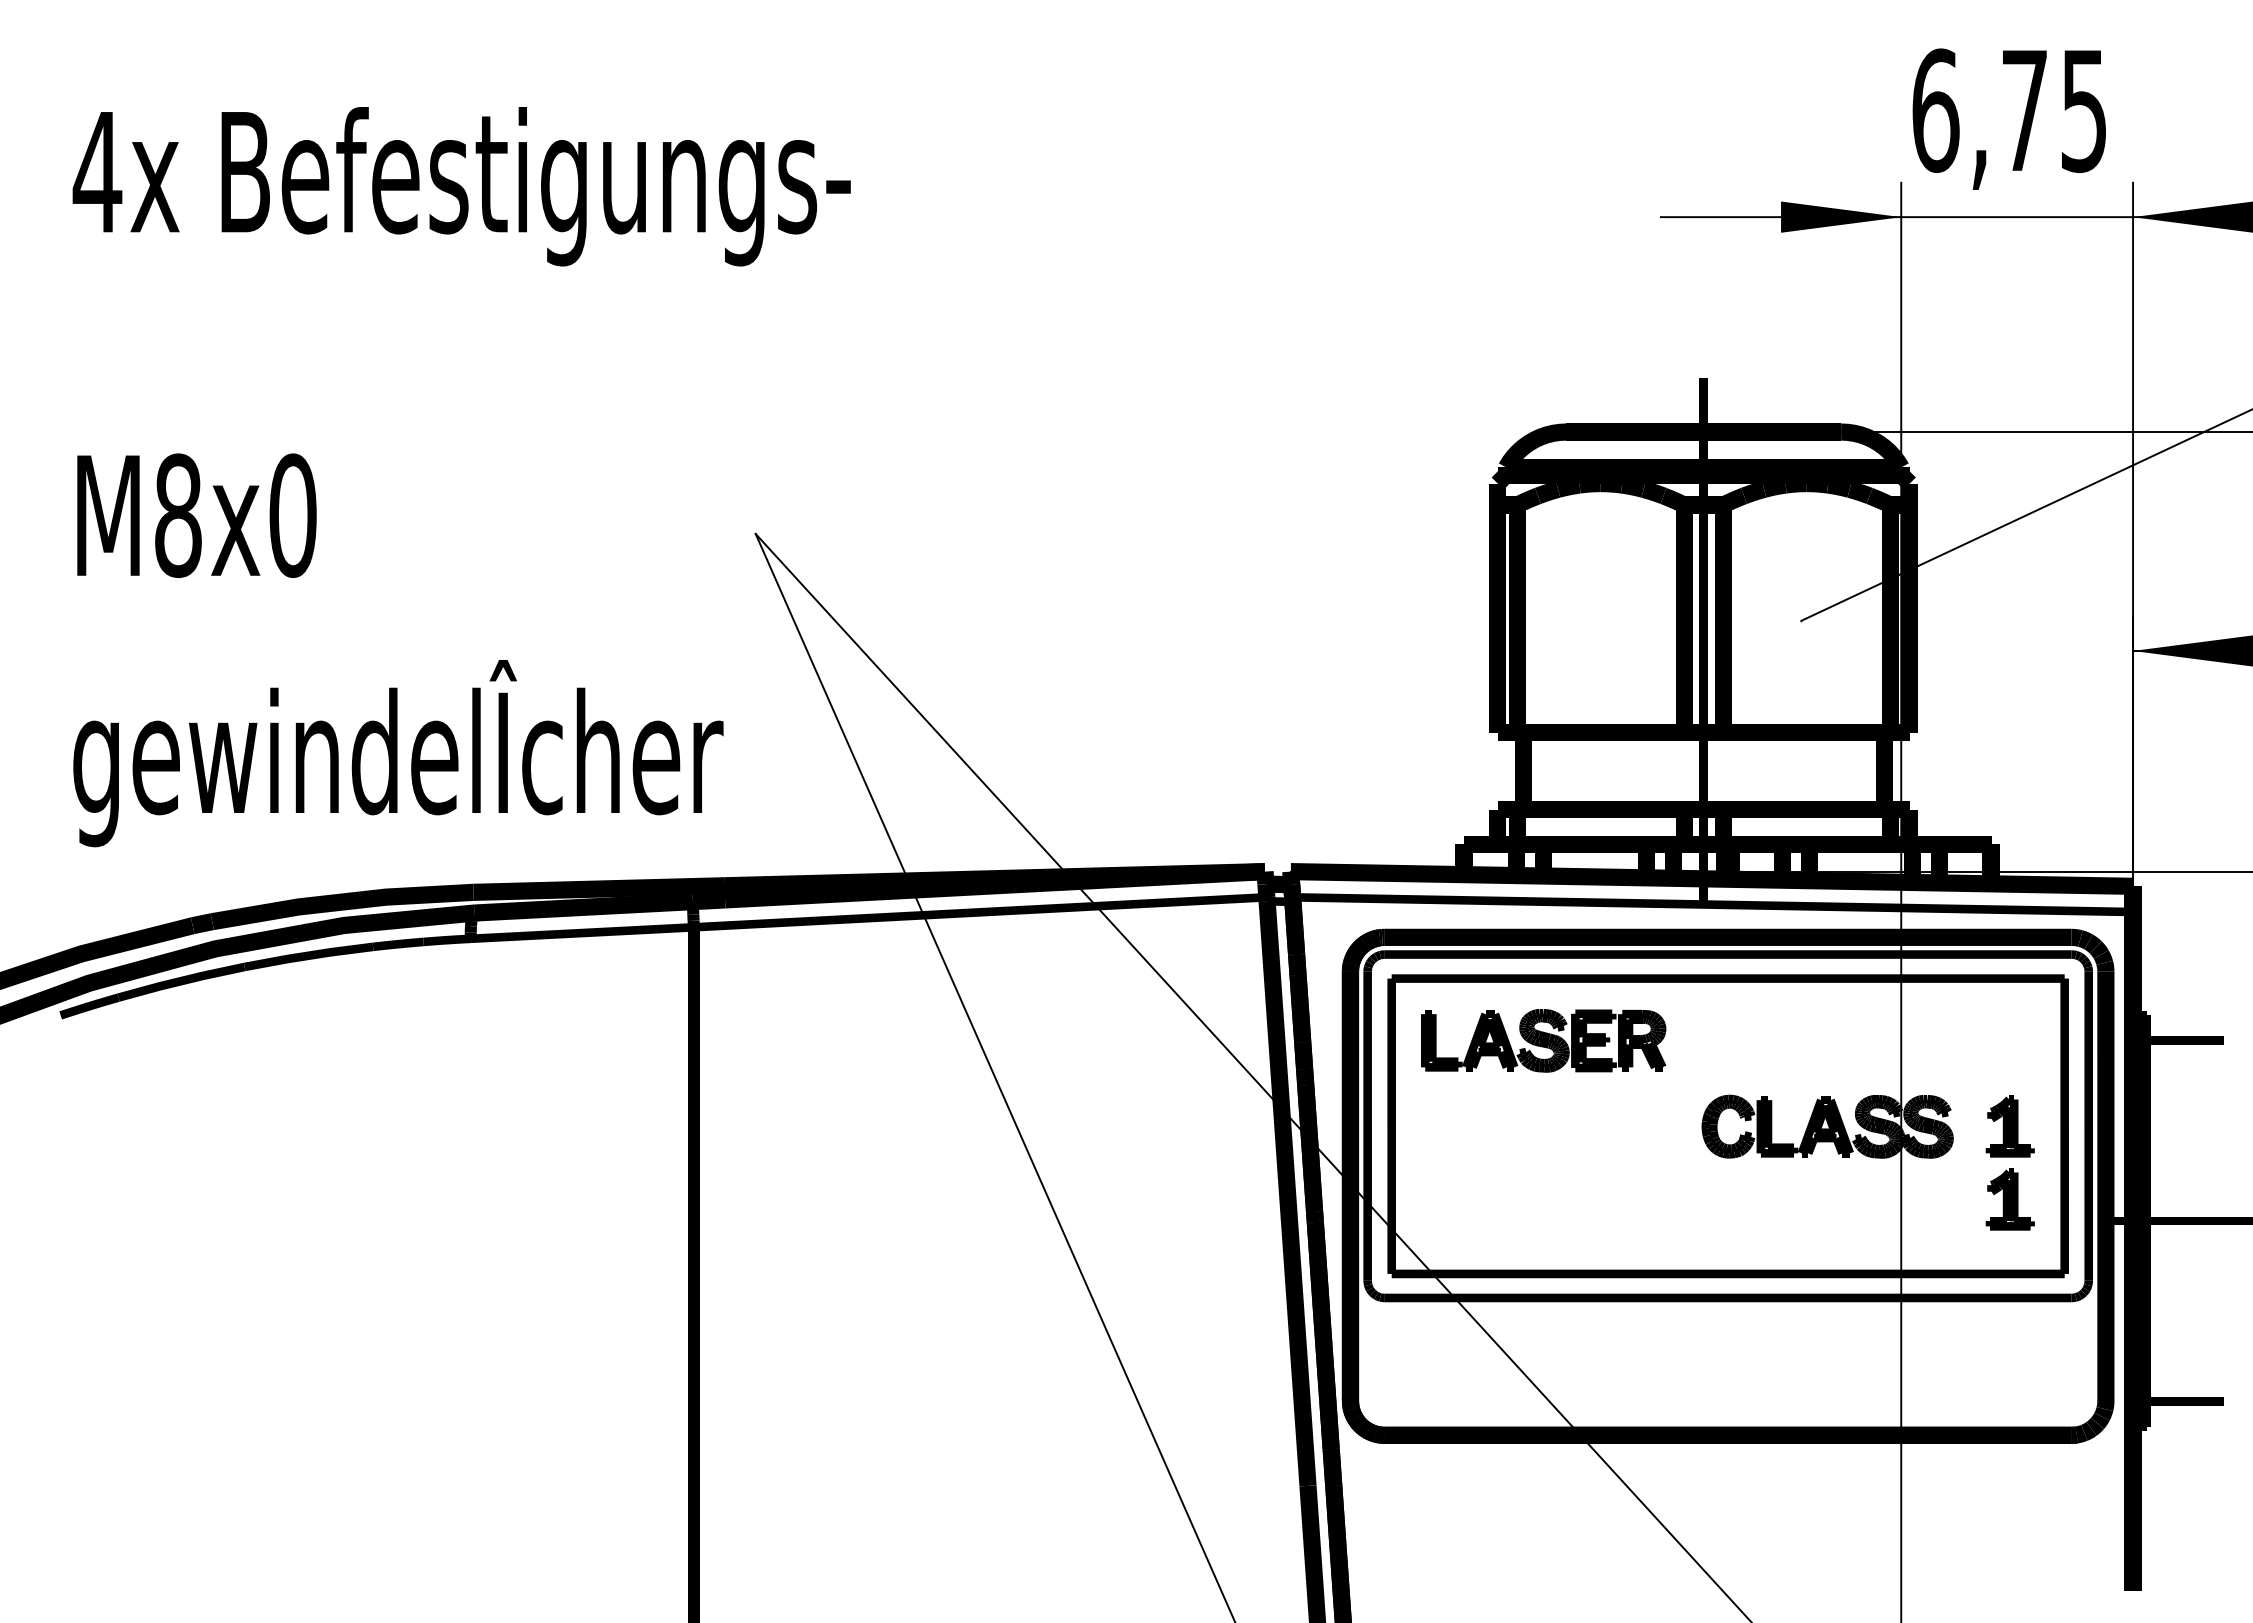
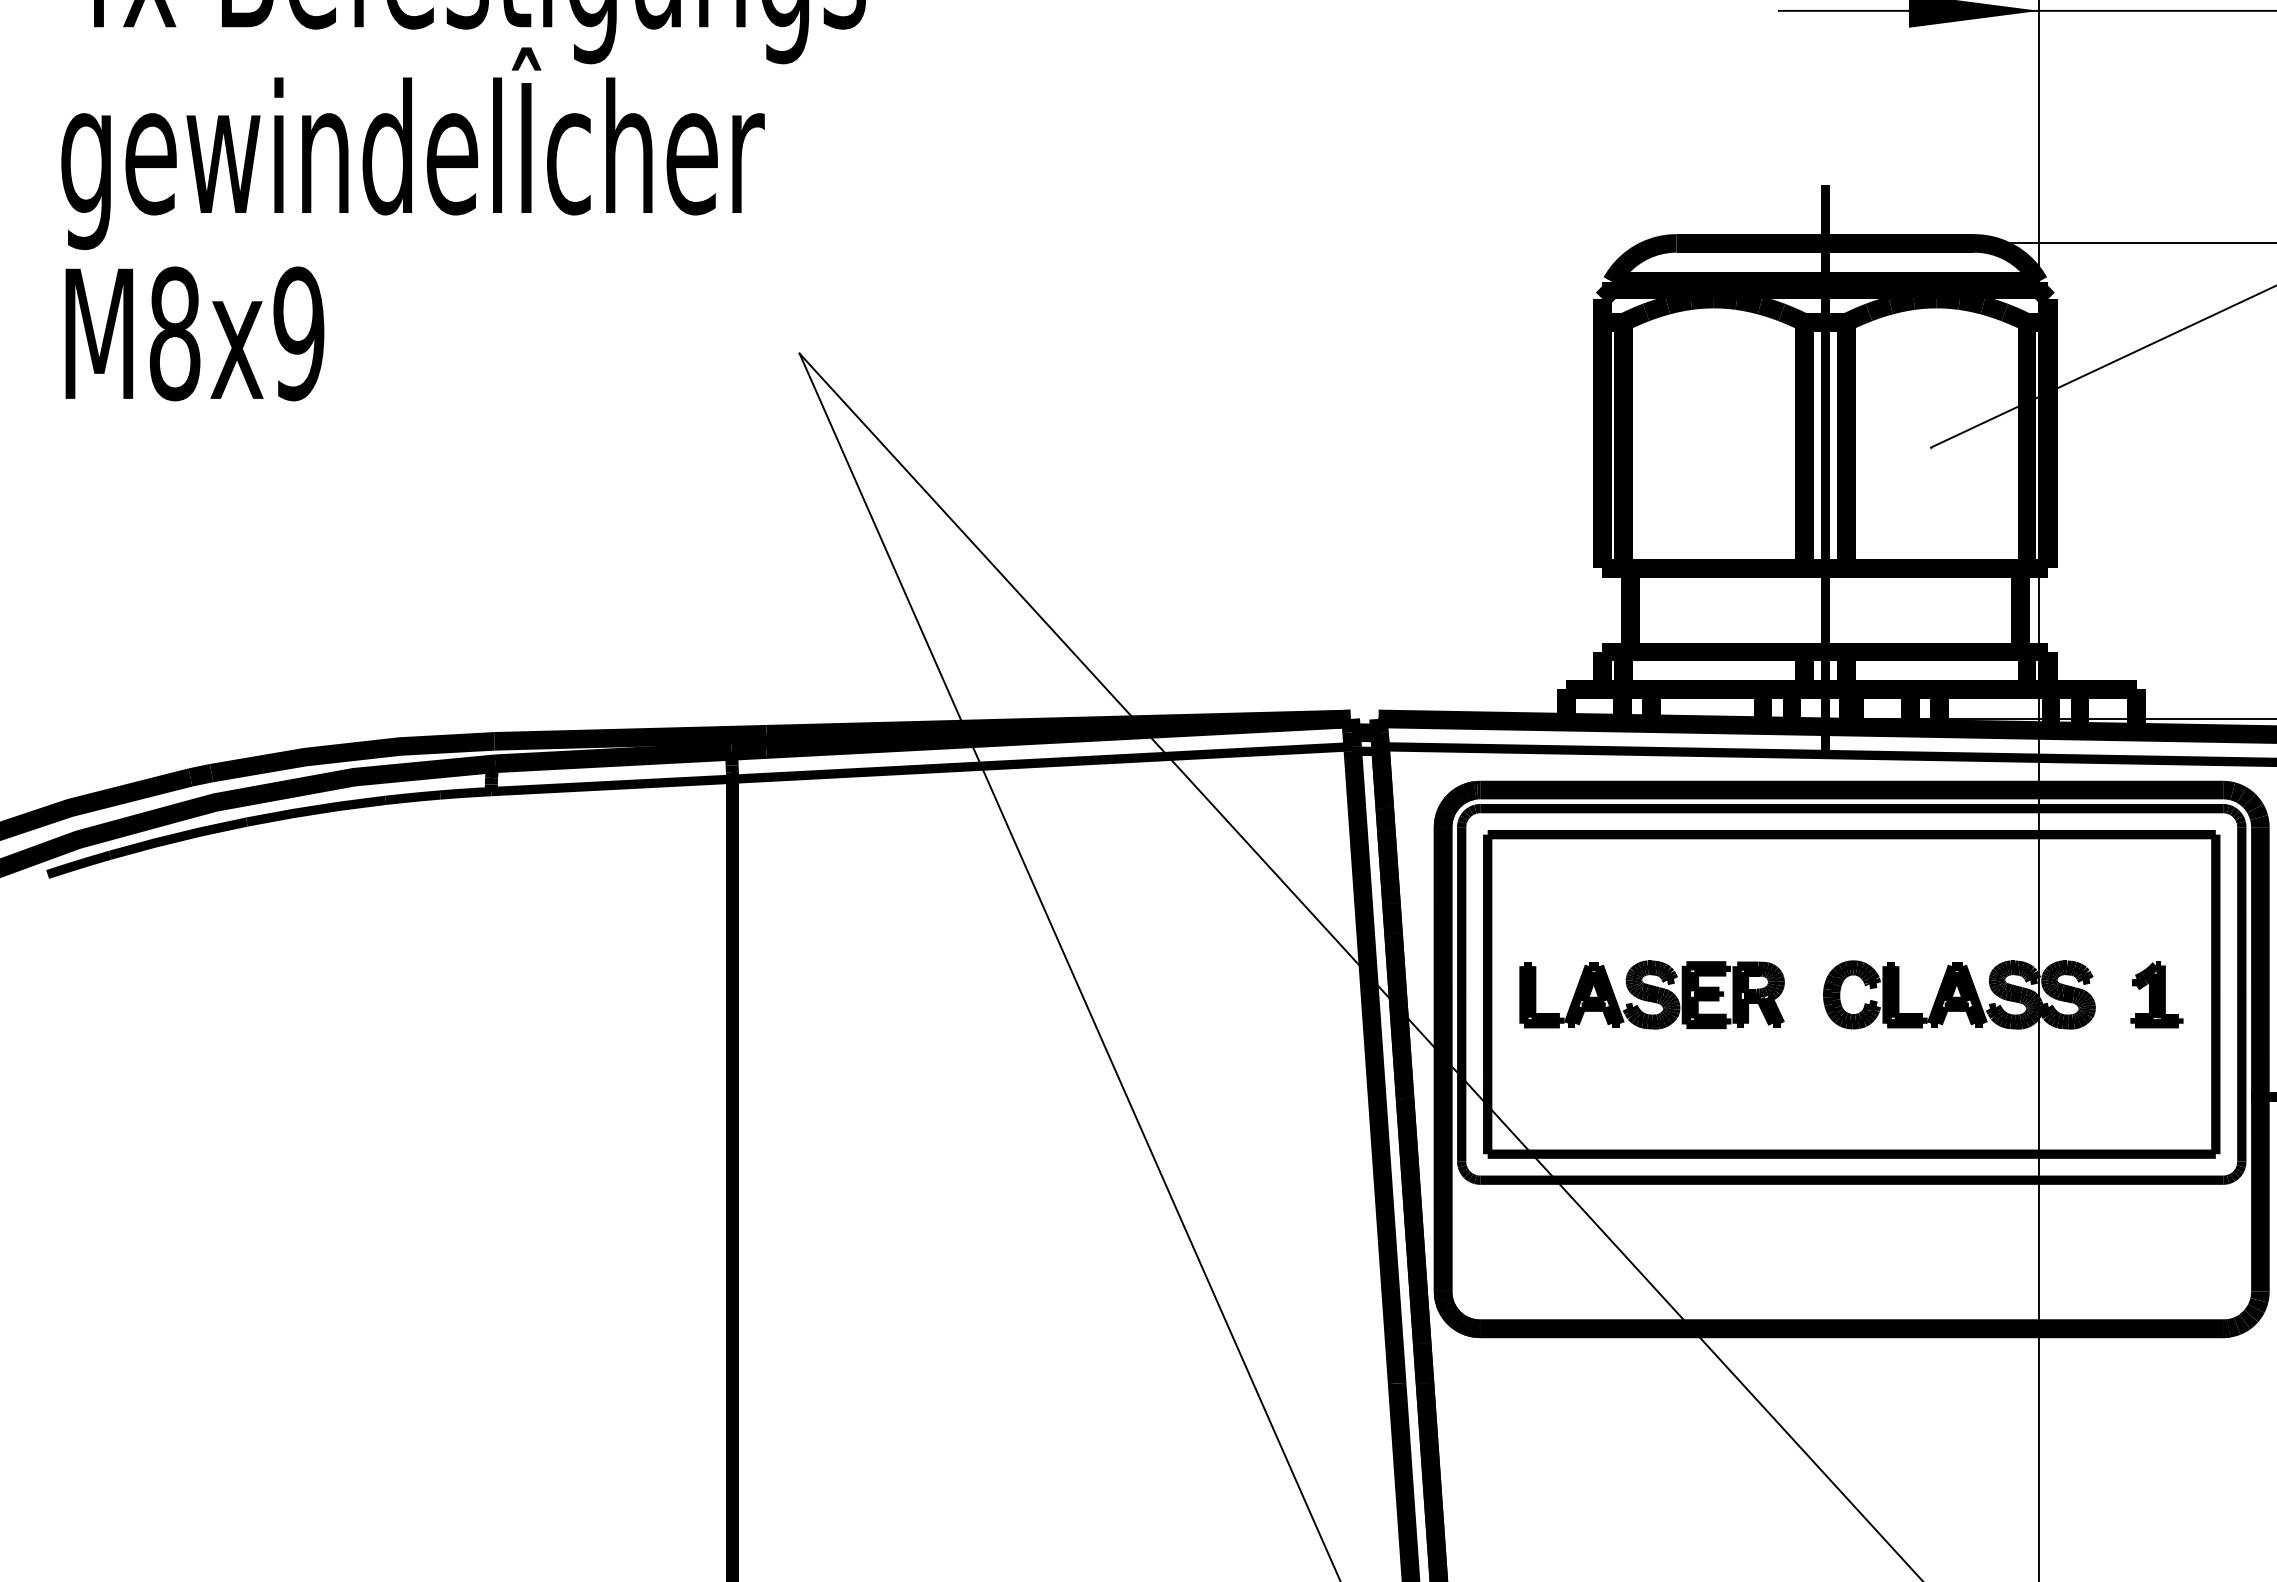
text: (292, 515) -> (298, 333), M8x0 -> M8x9
text: (398, 753) -> (413, 148), moved
part: (1543, 1040) -> (1651, 994), moved
part: (2009, 1199) -> (2156, 1073), removed

